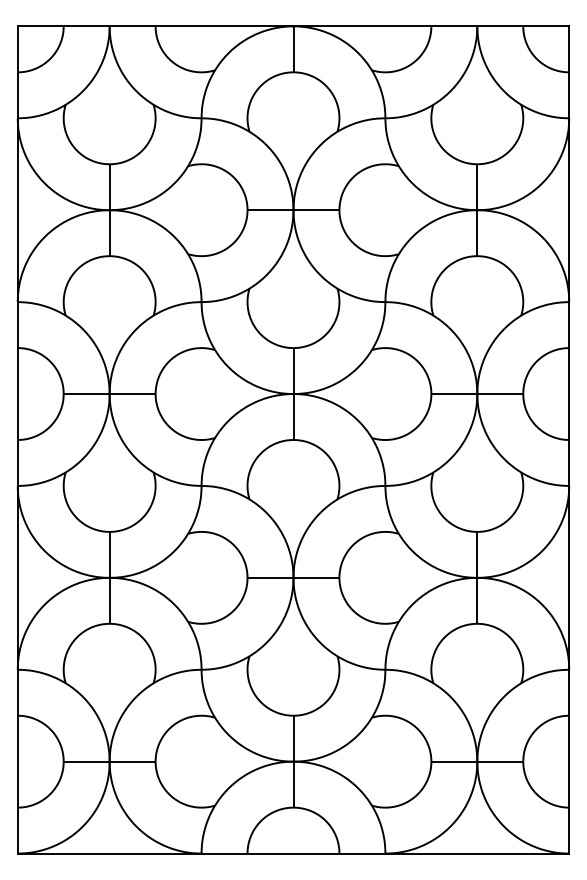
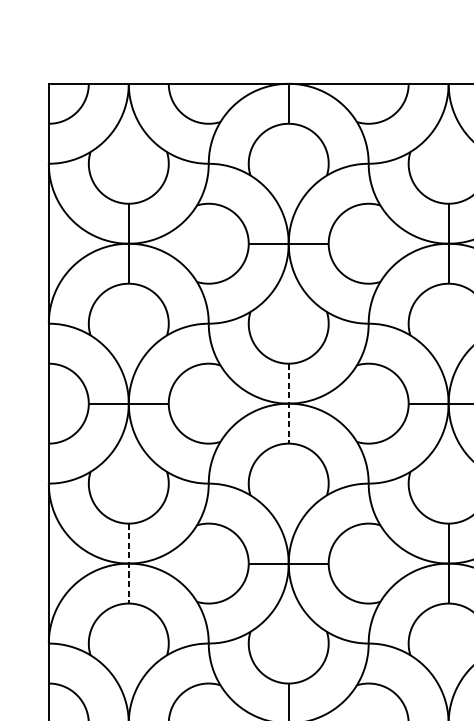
line: (293, 394) -> (288, 404), solid -> dashed
line: (109, 577) -> (128, 563), solid -> dashed

